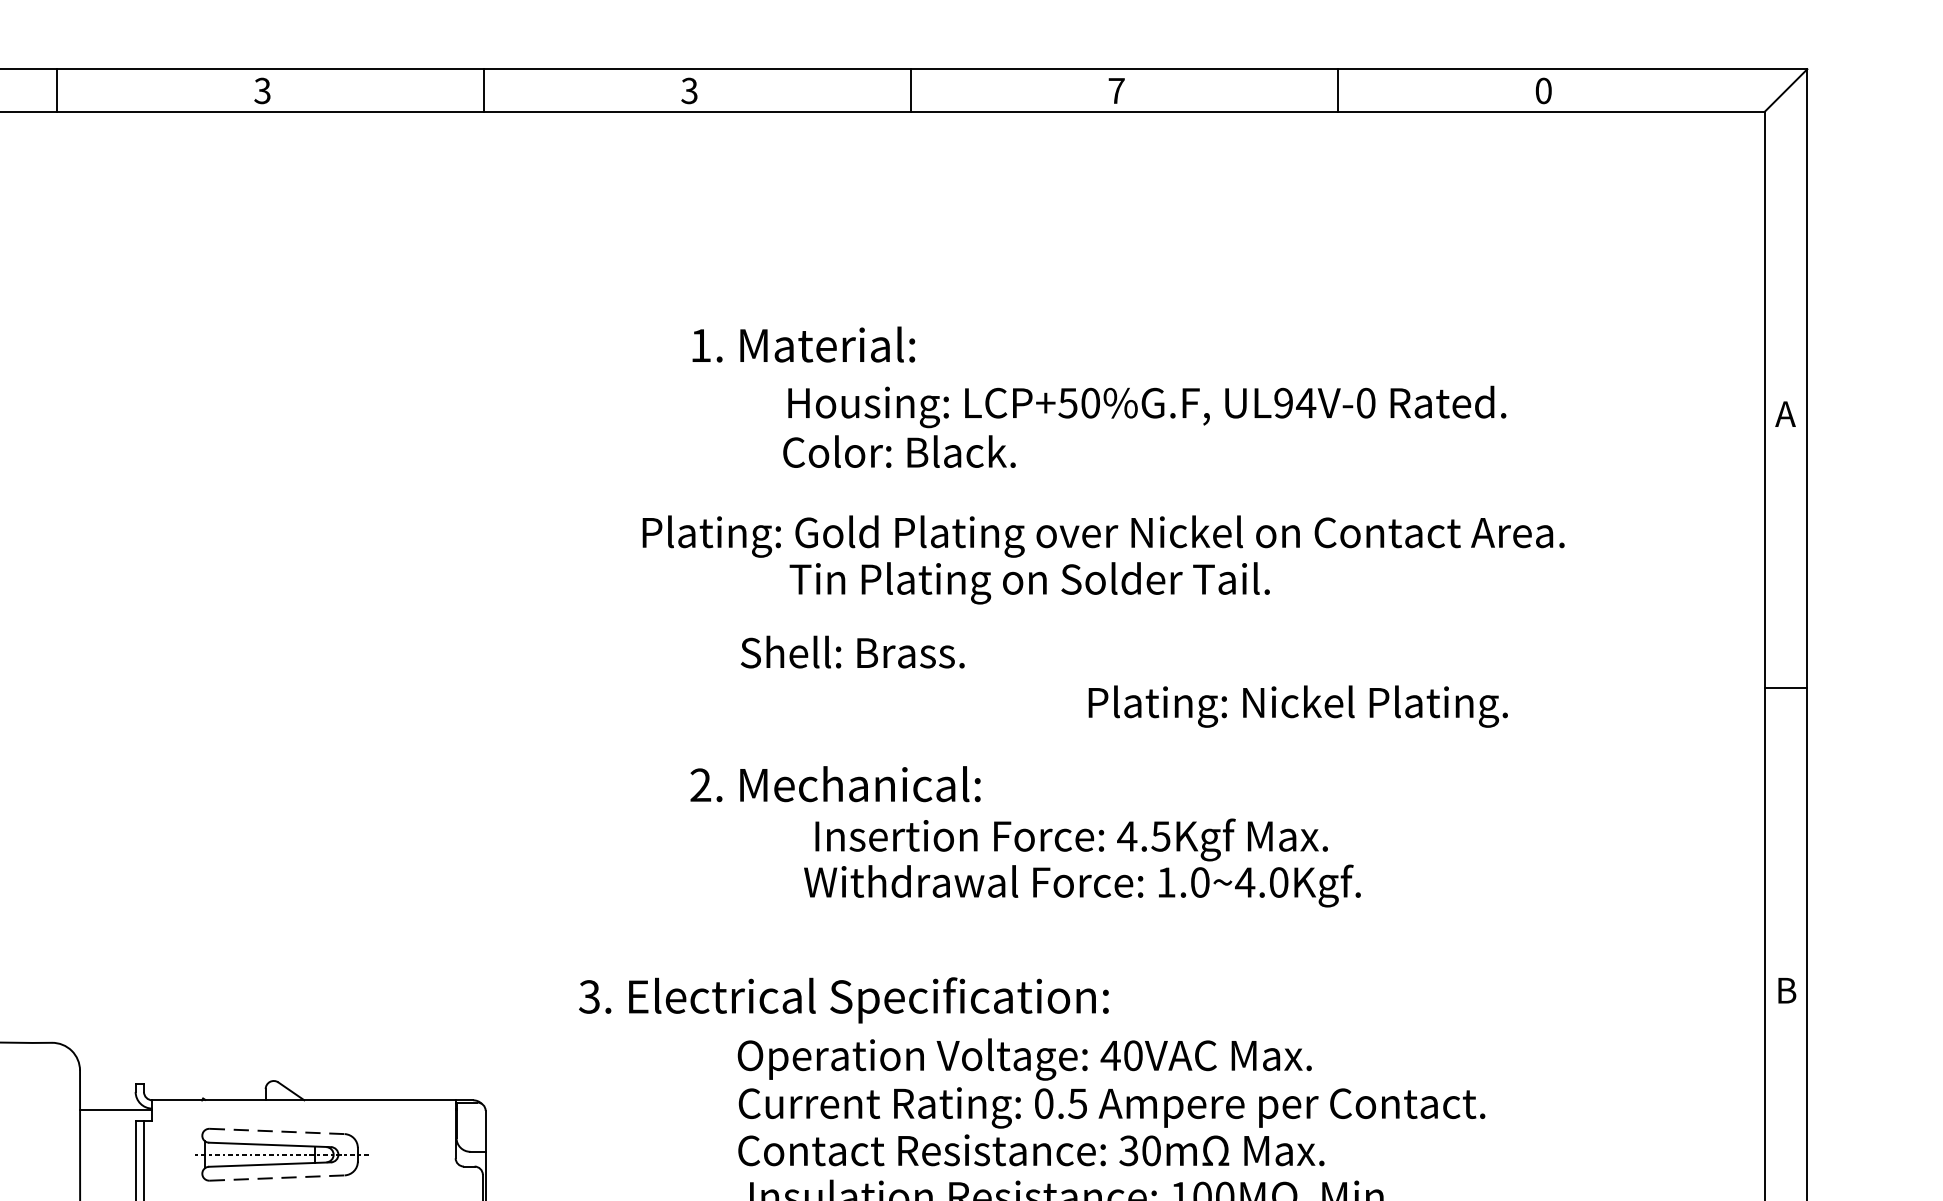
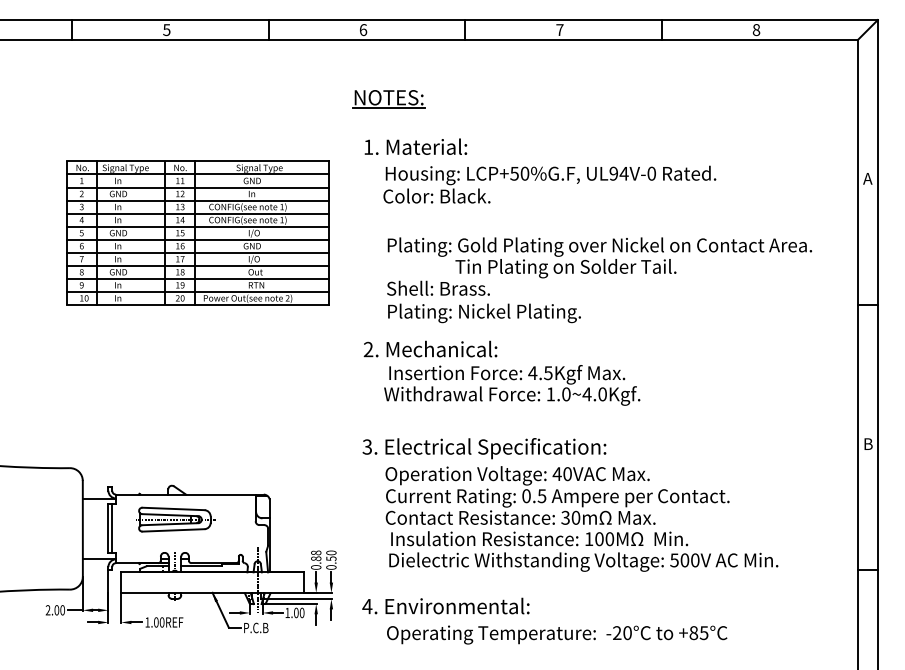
text: (261, 89) -> (166, 29), 3 -> 5
text: (689, 89) -> (363, 29), 3 -> 6
text: (1543, 89) -> (756, 29), 0 -> 8
part: (744, 241) -> (388, 99), added
text: (1143, 426) -> (549, 184), moved
part: (329, 530) -> (197, 232), added
text: (1102, 559) -> (599, 257), moved
text: (1298, 706) -> (484, 313), moved
text: (1083, 863) -> (512, 385), moved
text: (844, 1000) -> (484, 448), moved
line: (279, 1130) -> (174, 508), dashed -> solid
line: (279, 1178) -> (174, 530), dashed -> solid

